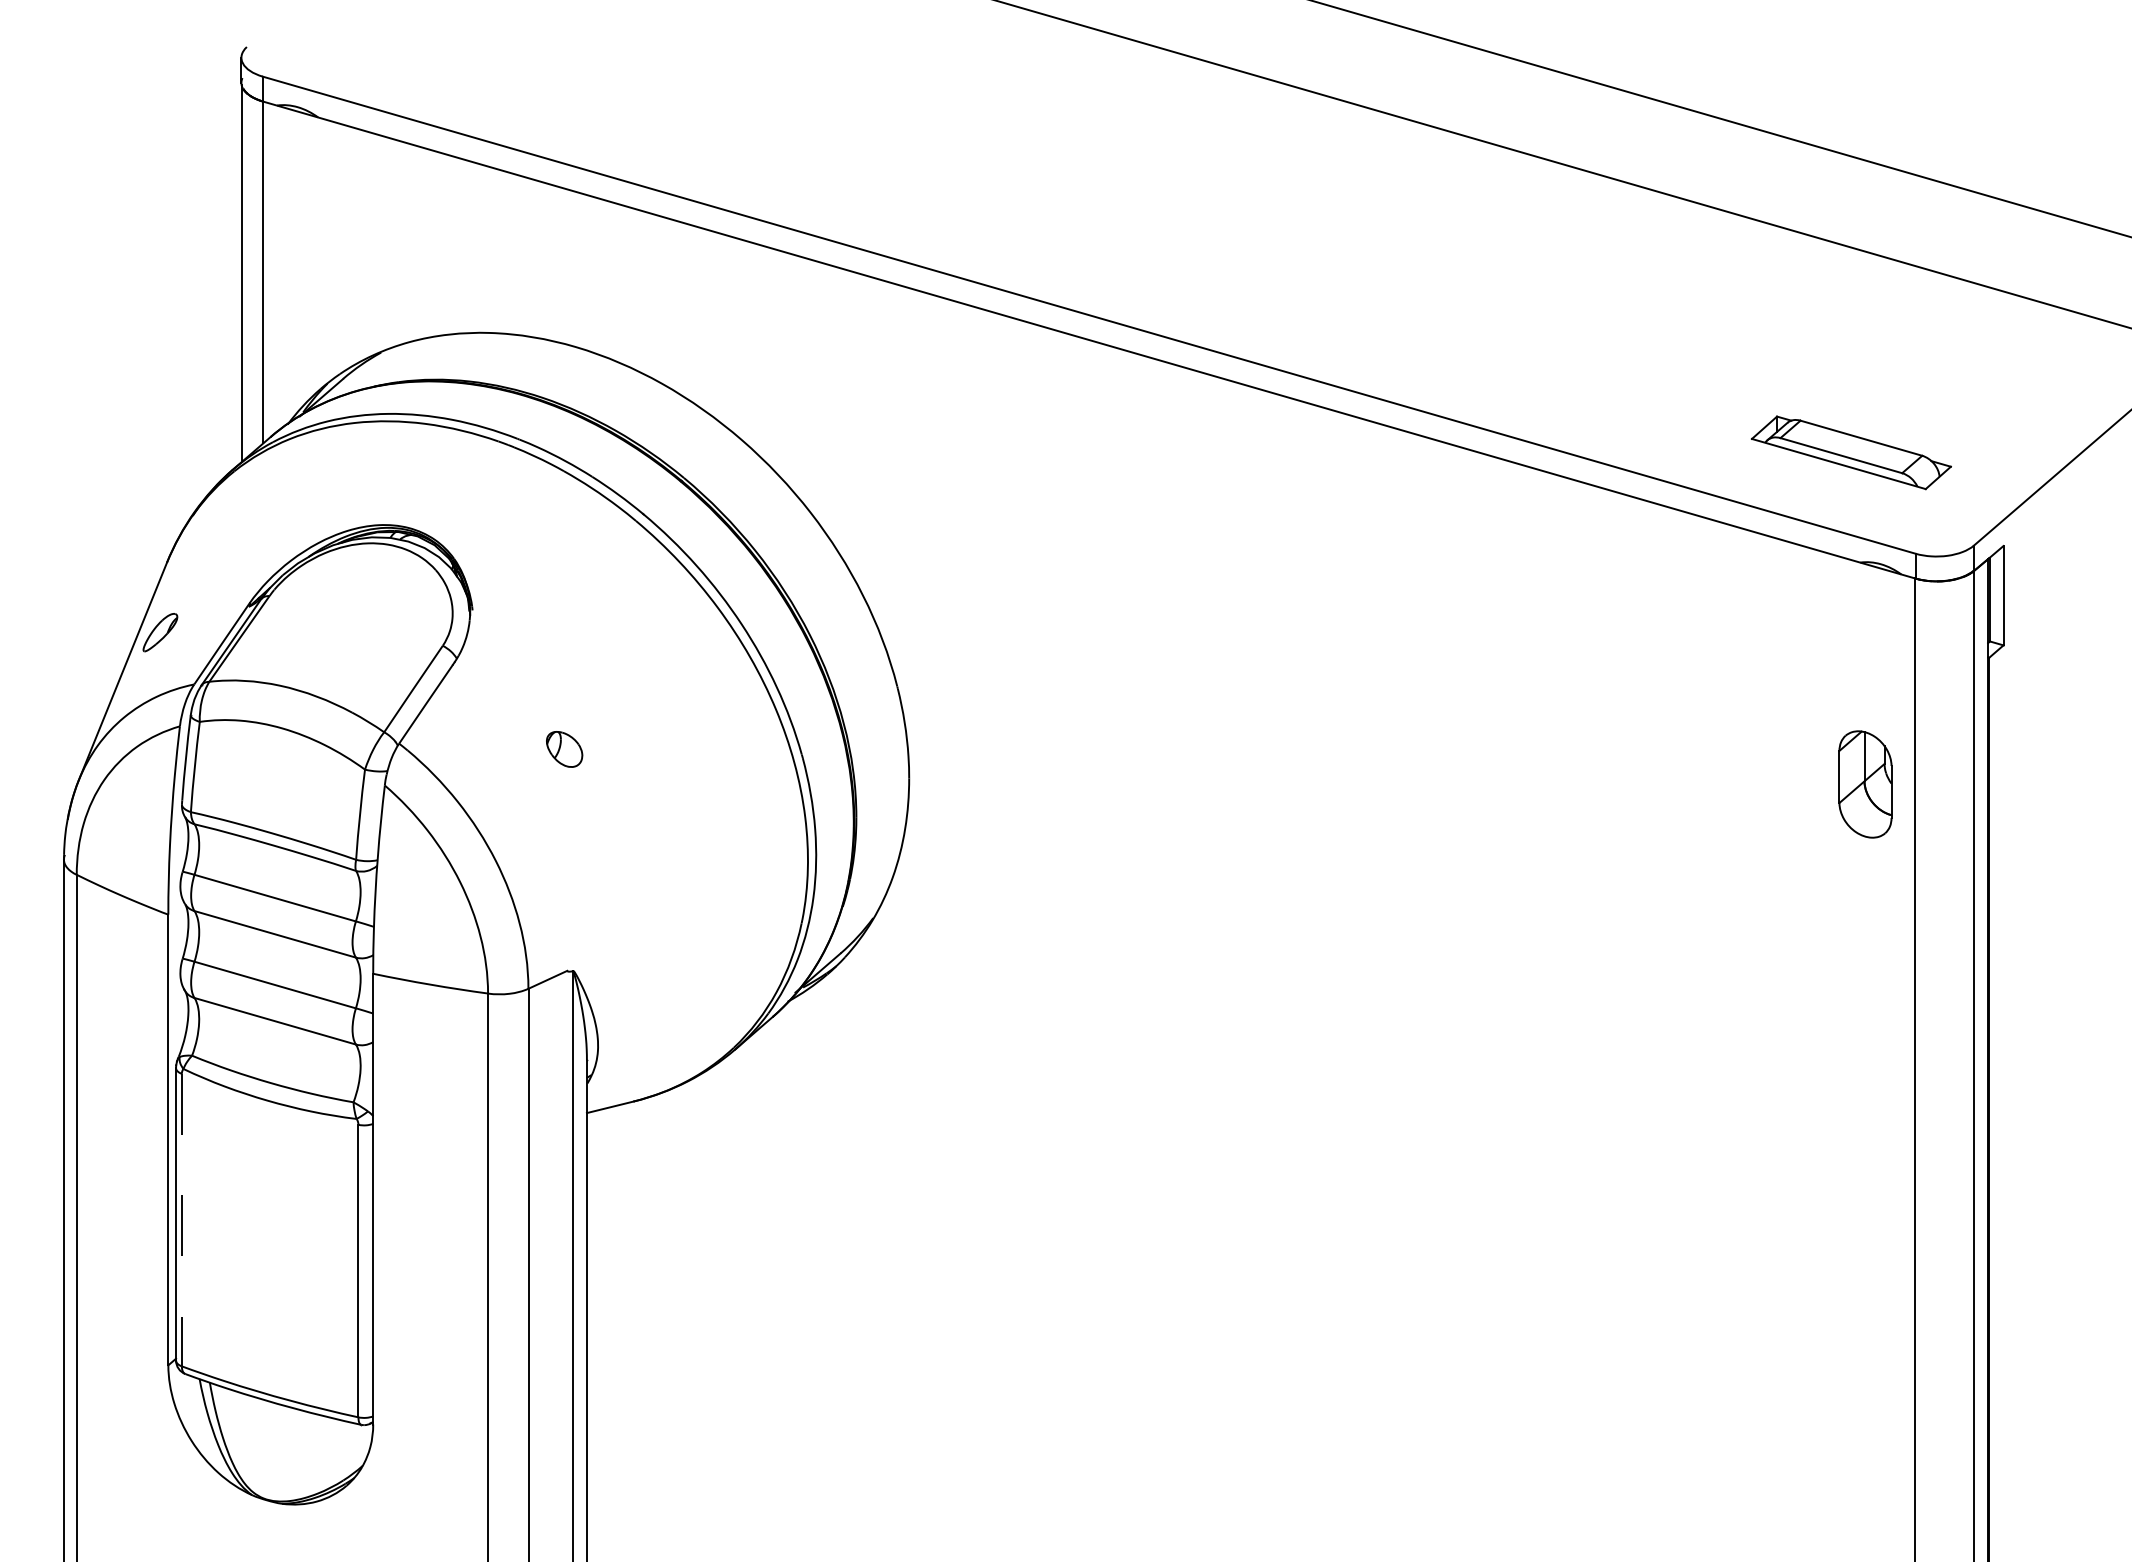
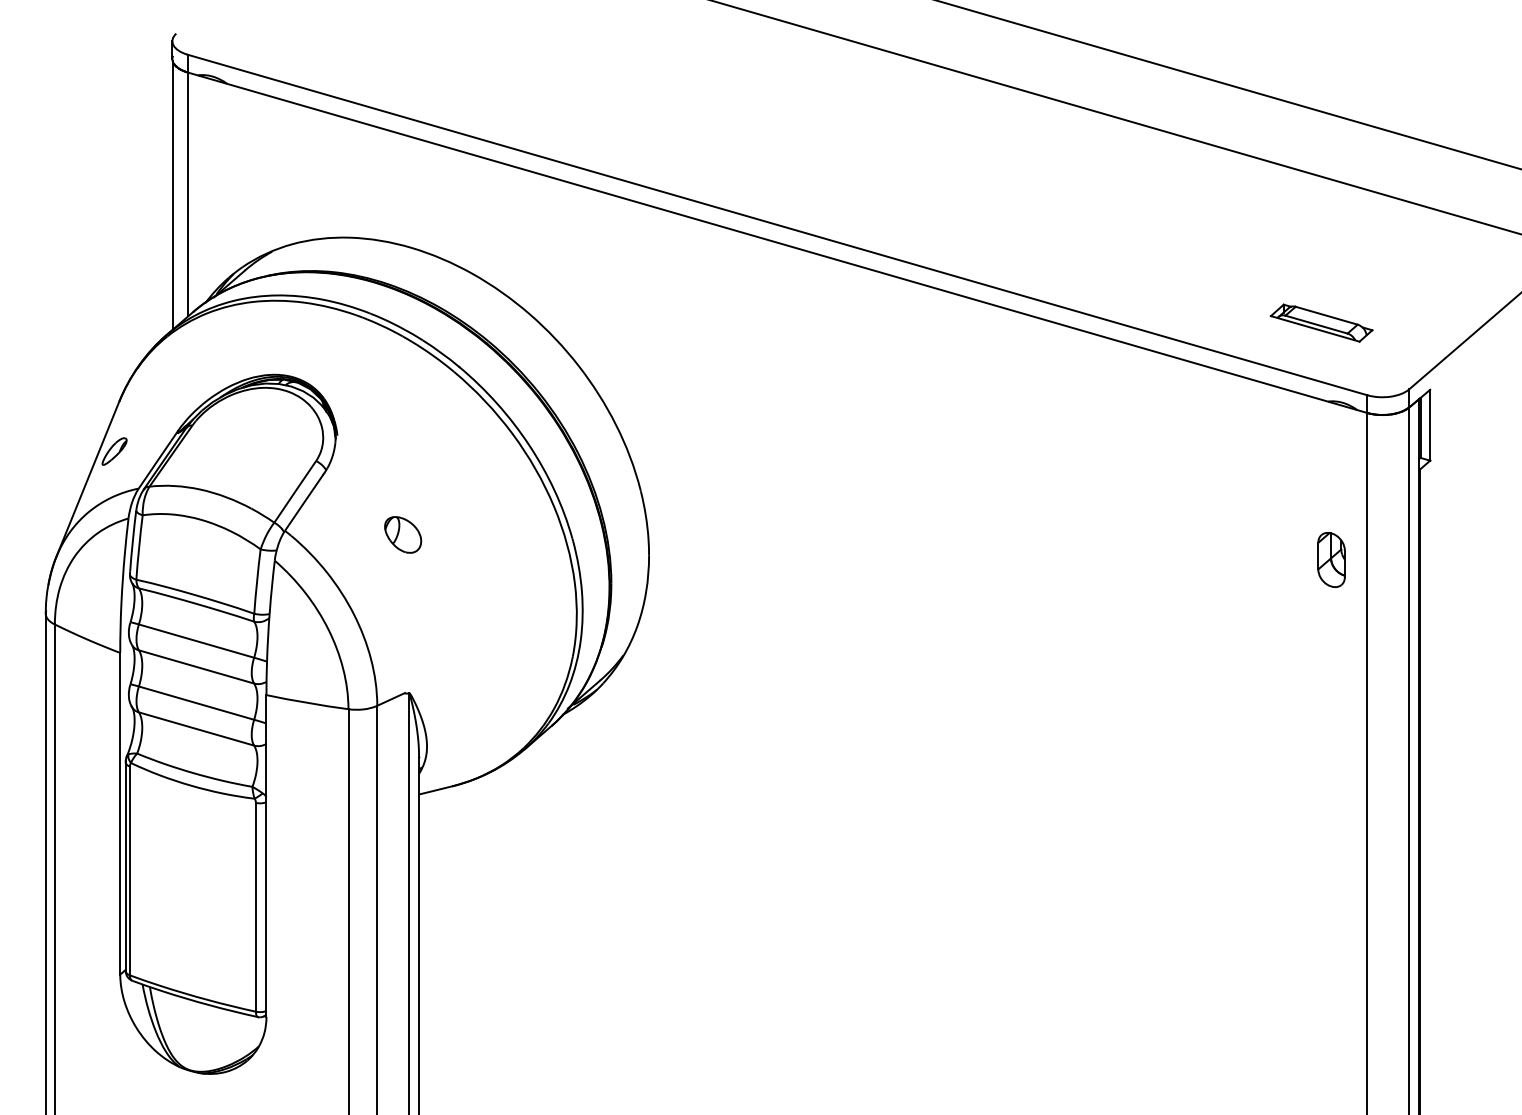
part: (1851, 452) -> (1321, 323), size x0.71
part: (564, 749) -> (403, 535), size x1.43
part: (1864, 784) -> (1330, 559), size x0.71
line: (181, 1220) -> (129, 871), dashed -> solid

